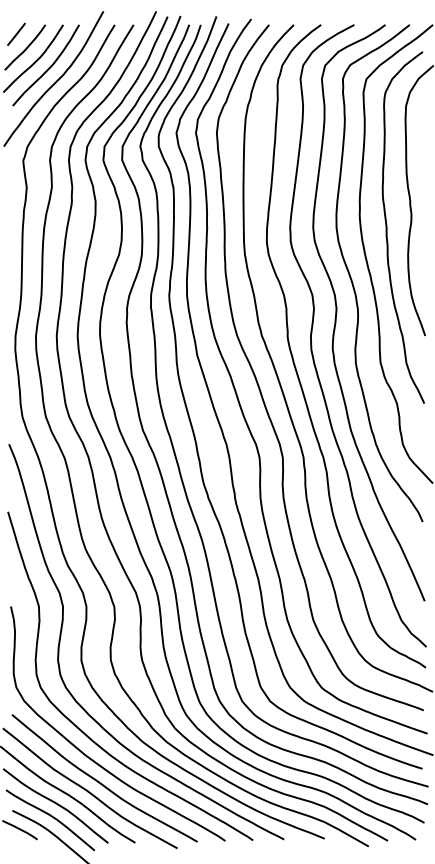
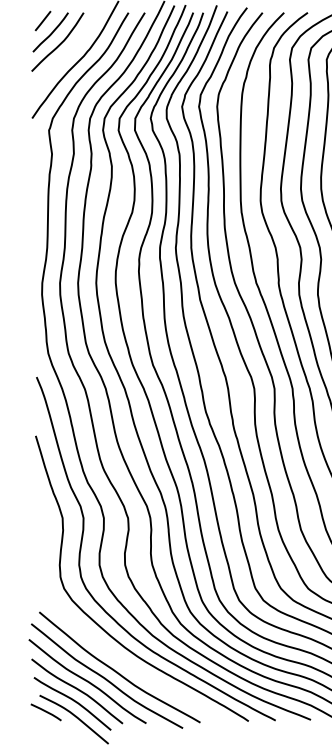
curve: (48, 67) -> (70, 49), removed
curve: (93, 759) -> (110, 651), removed

